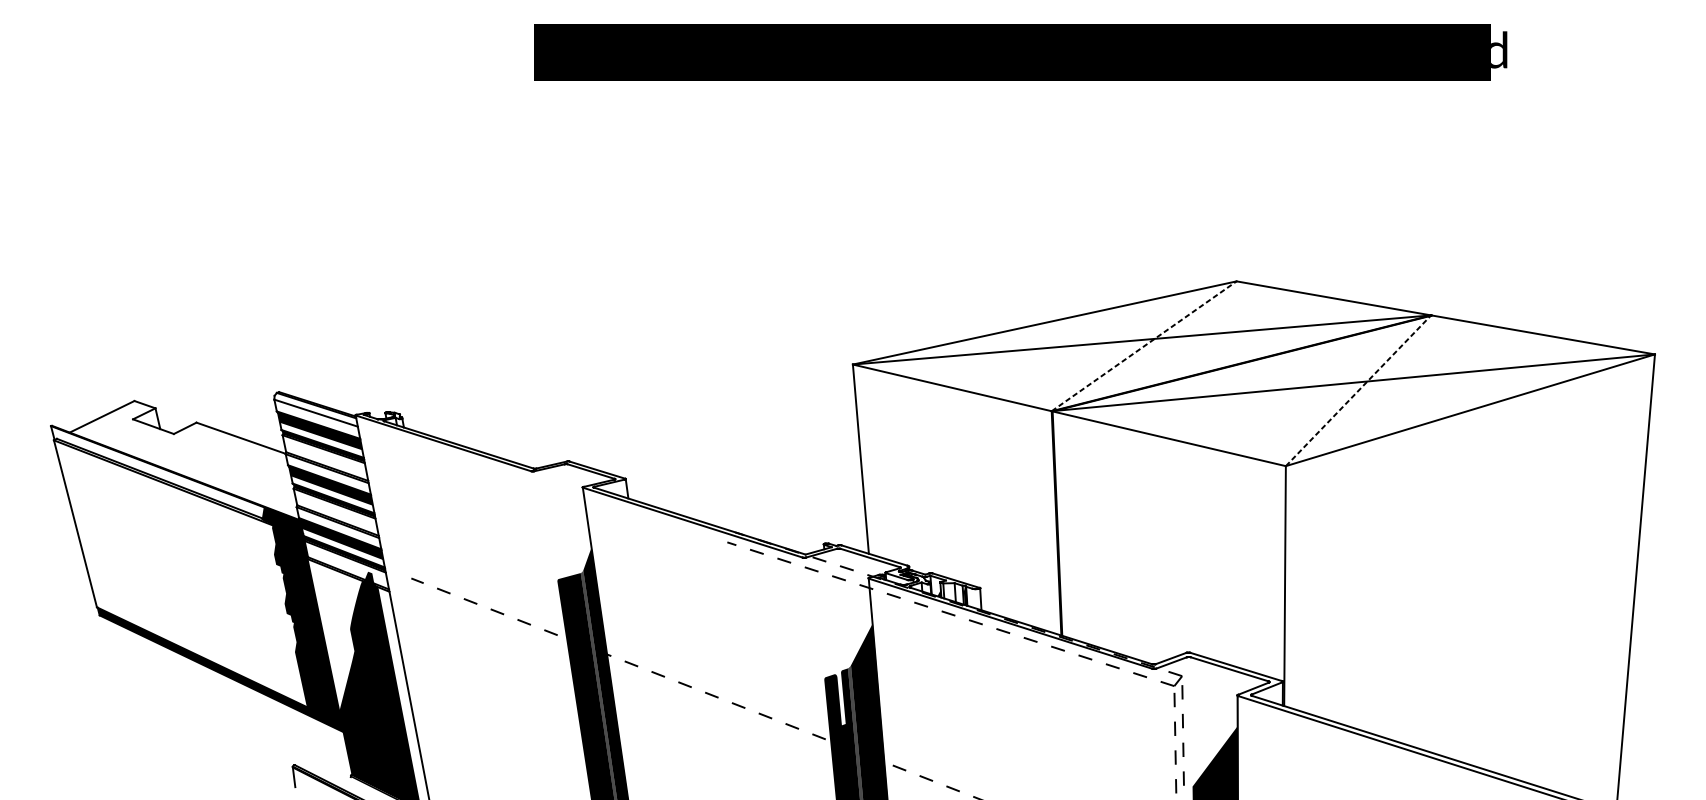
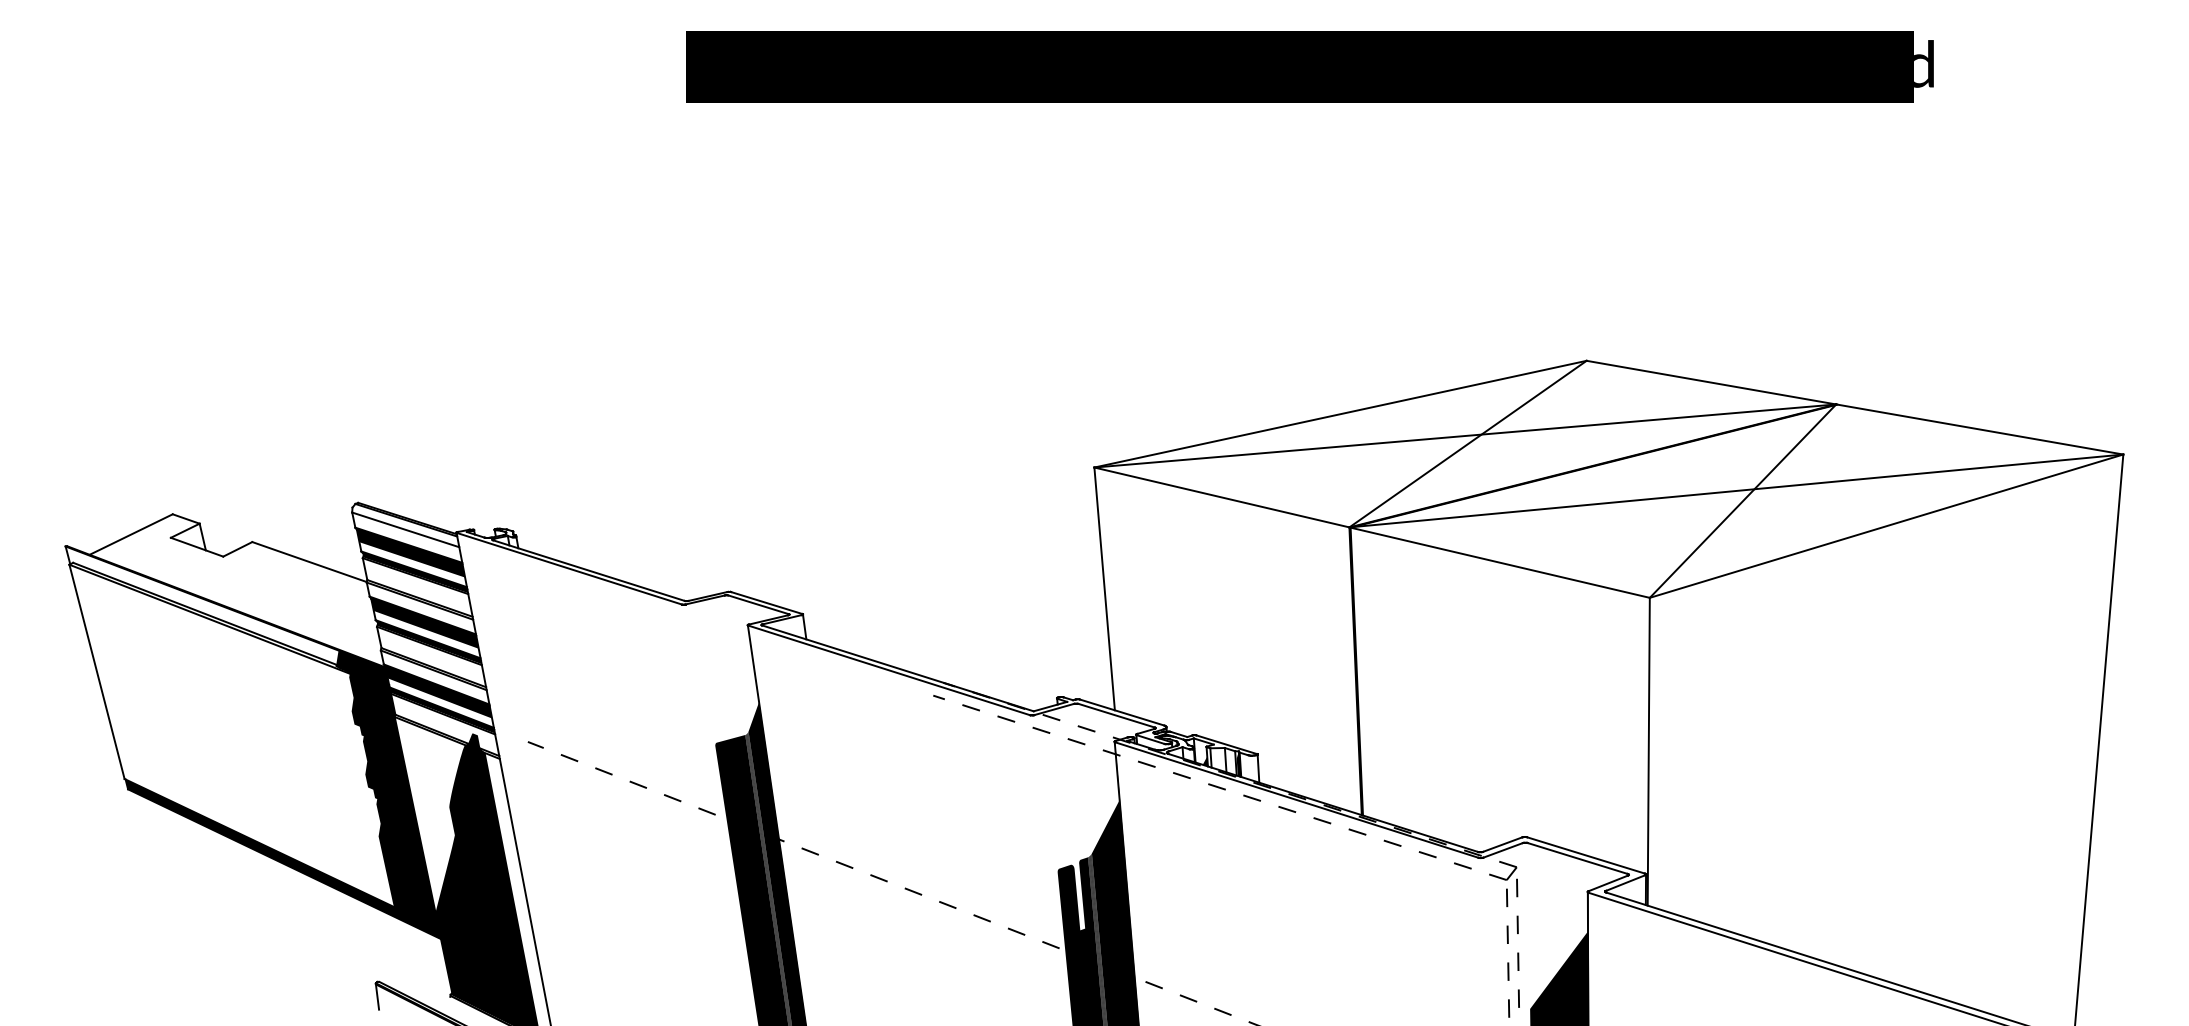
line: (1144, 346) -> (1468, 444), dashed -> solid
line: (1358, 390) -> (1743, 500), dashed -> solid

